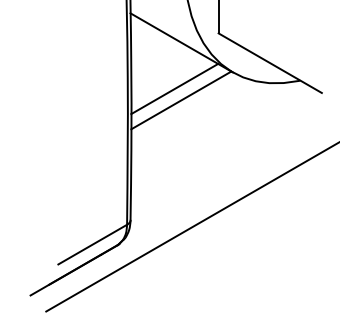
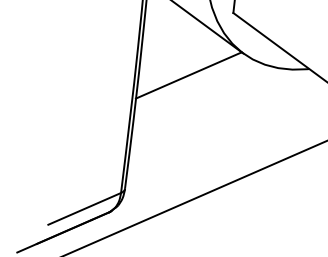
line: (174, 88) -> (183, 62), removed

